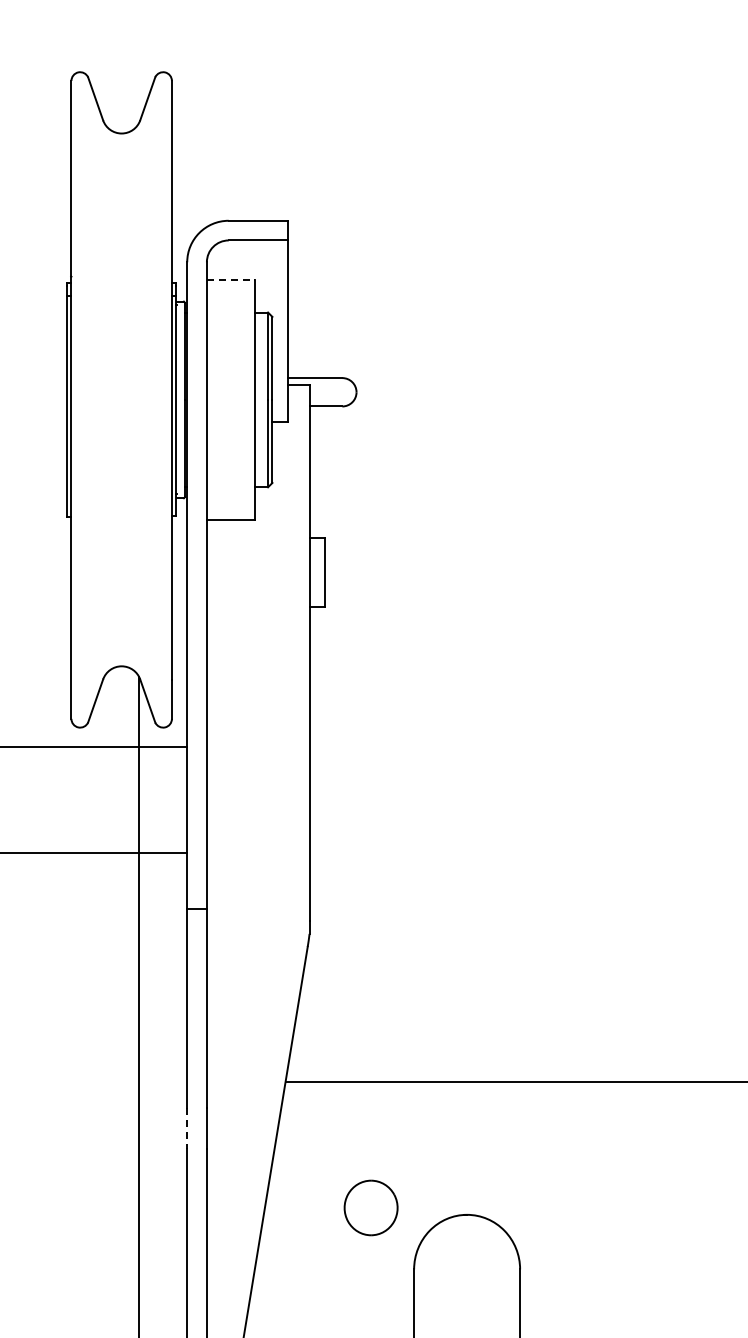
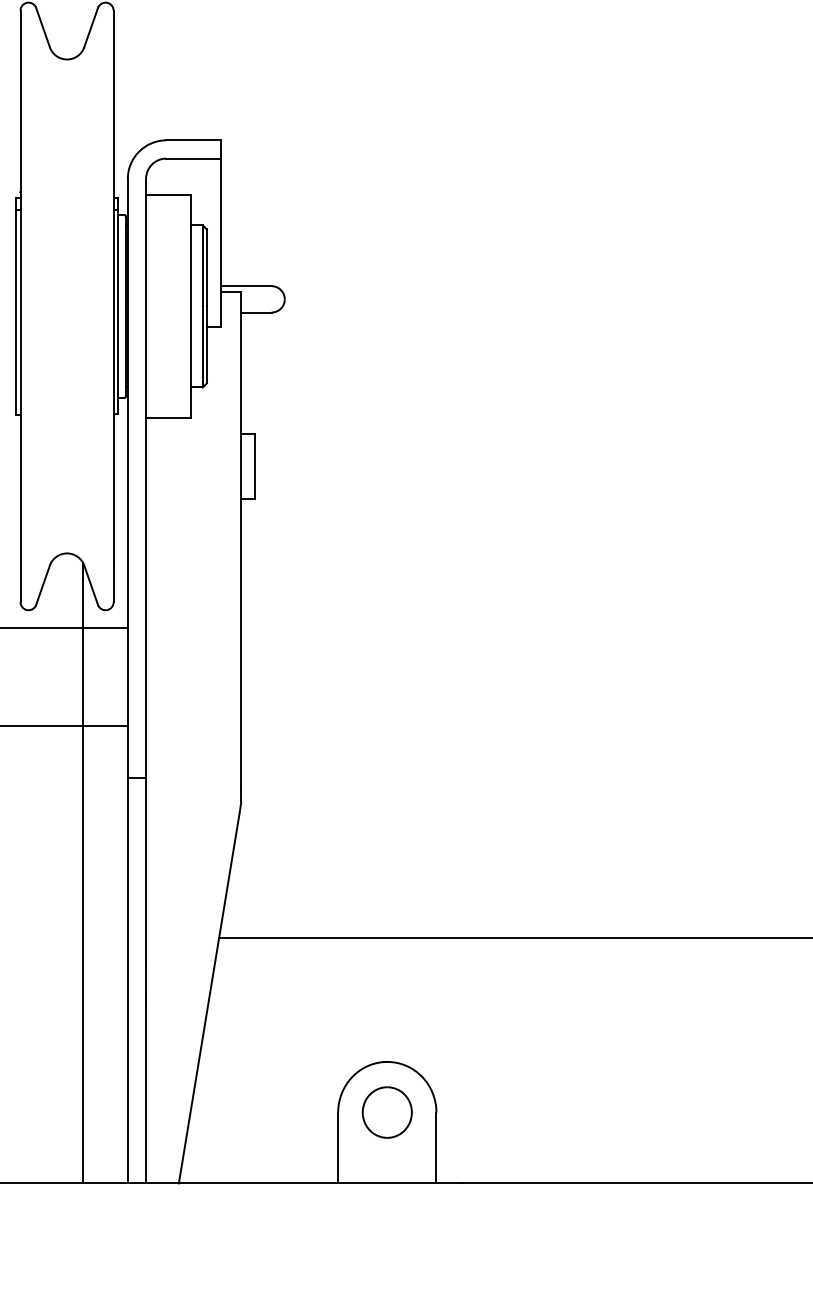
line: (231, 280) -> (168, 195), dashed -> solid
line: (186, 1128) -> (127, 981), dashed -> solid
part: (370, 1207) -> (386, 1112), moved

